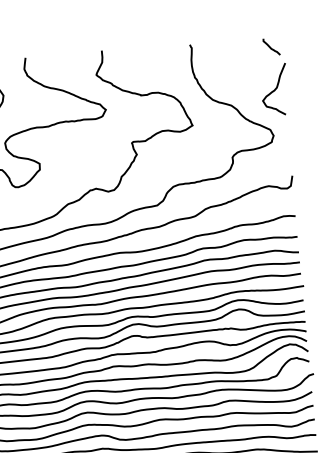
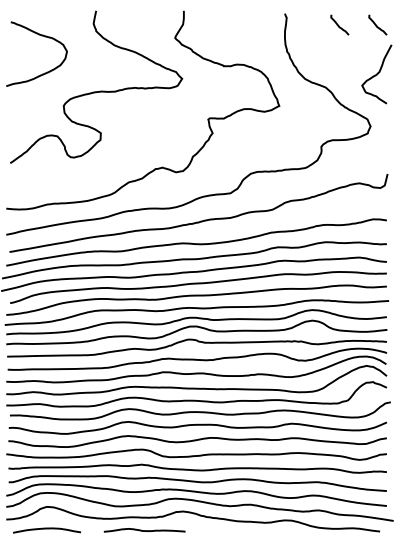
curve: (237, 49) -> (338, 24), added

